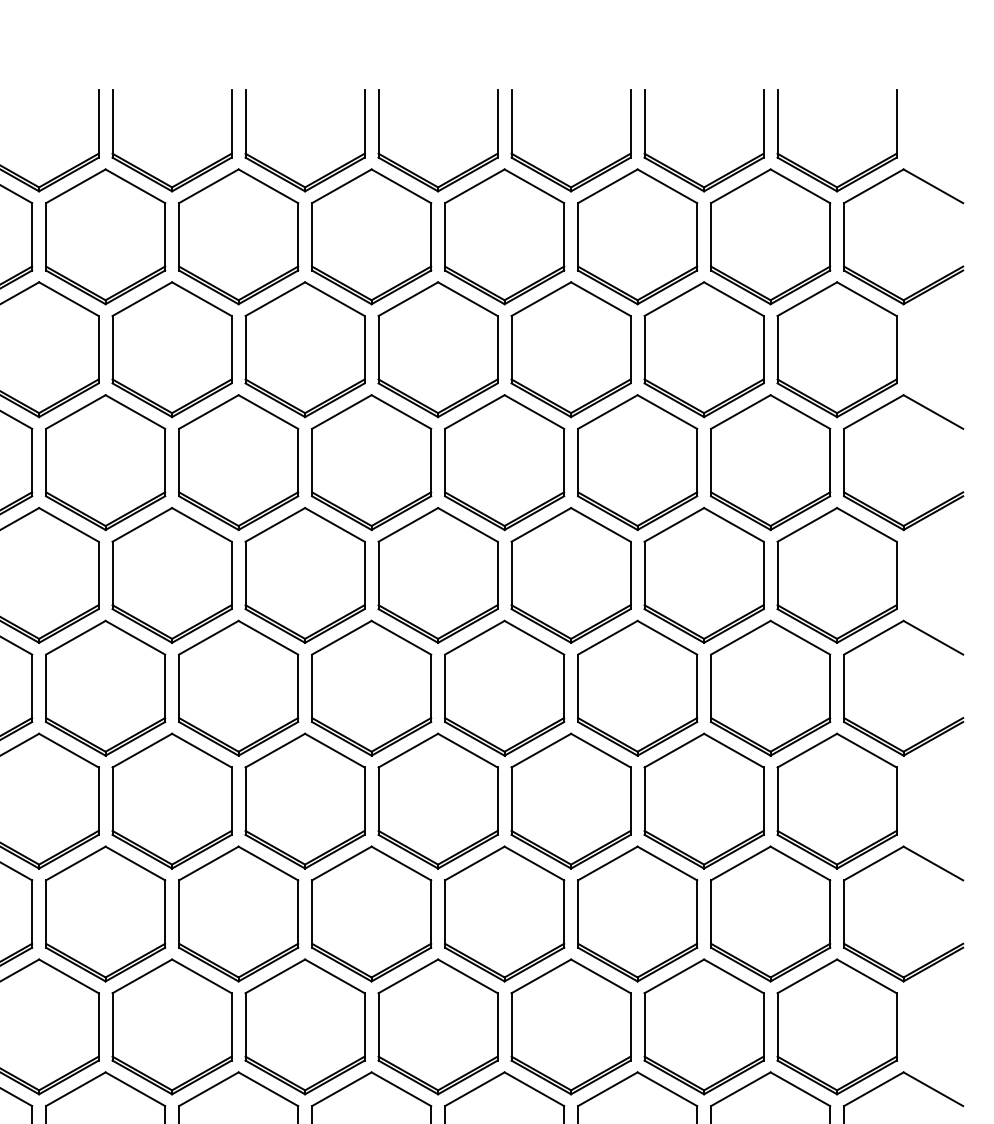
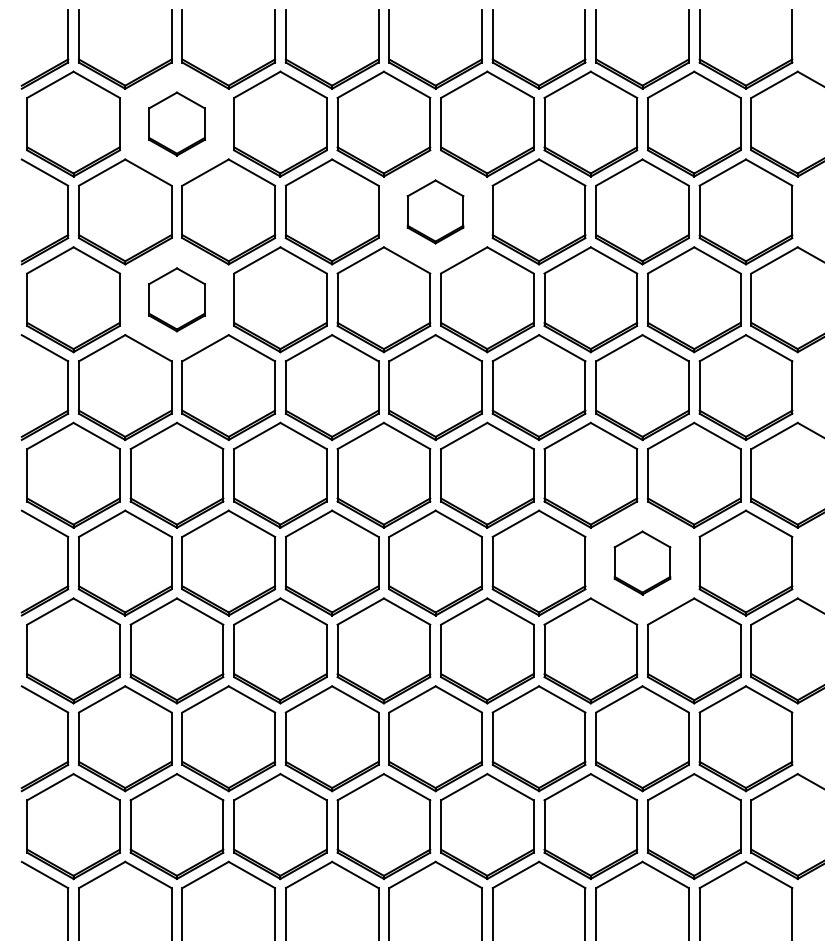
part: (104, 235) -> (176, 123), size x0.6
part: (437, 349) -> (435, 211), size x0.6
part: (104, 462) -> (176, 299), size x0.6
part: (704, 800) -> (642, 562), size x0.6

